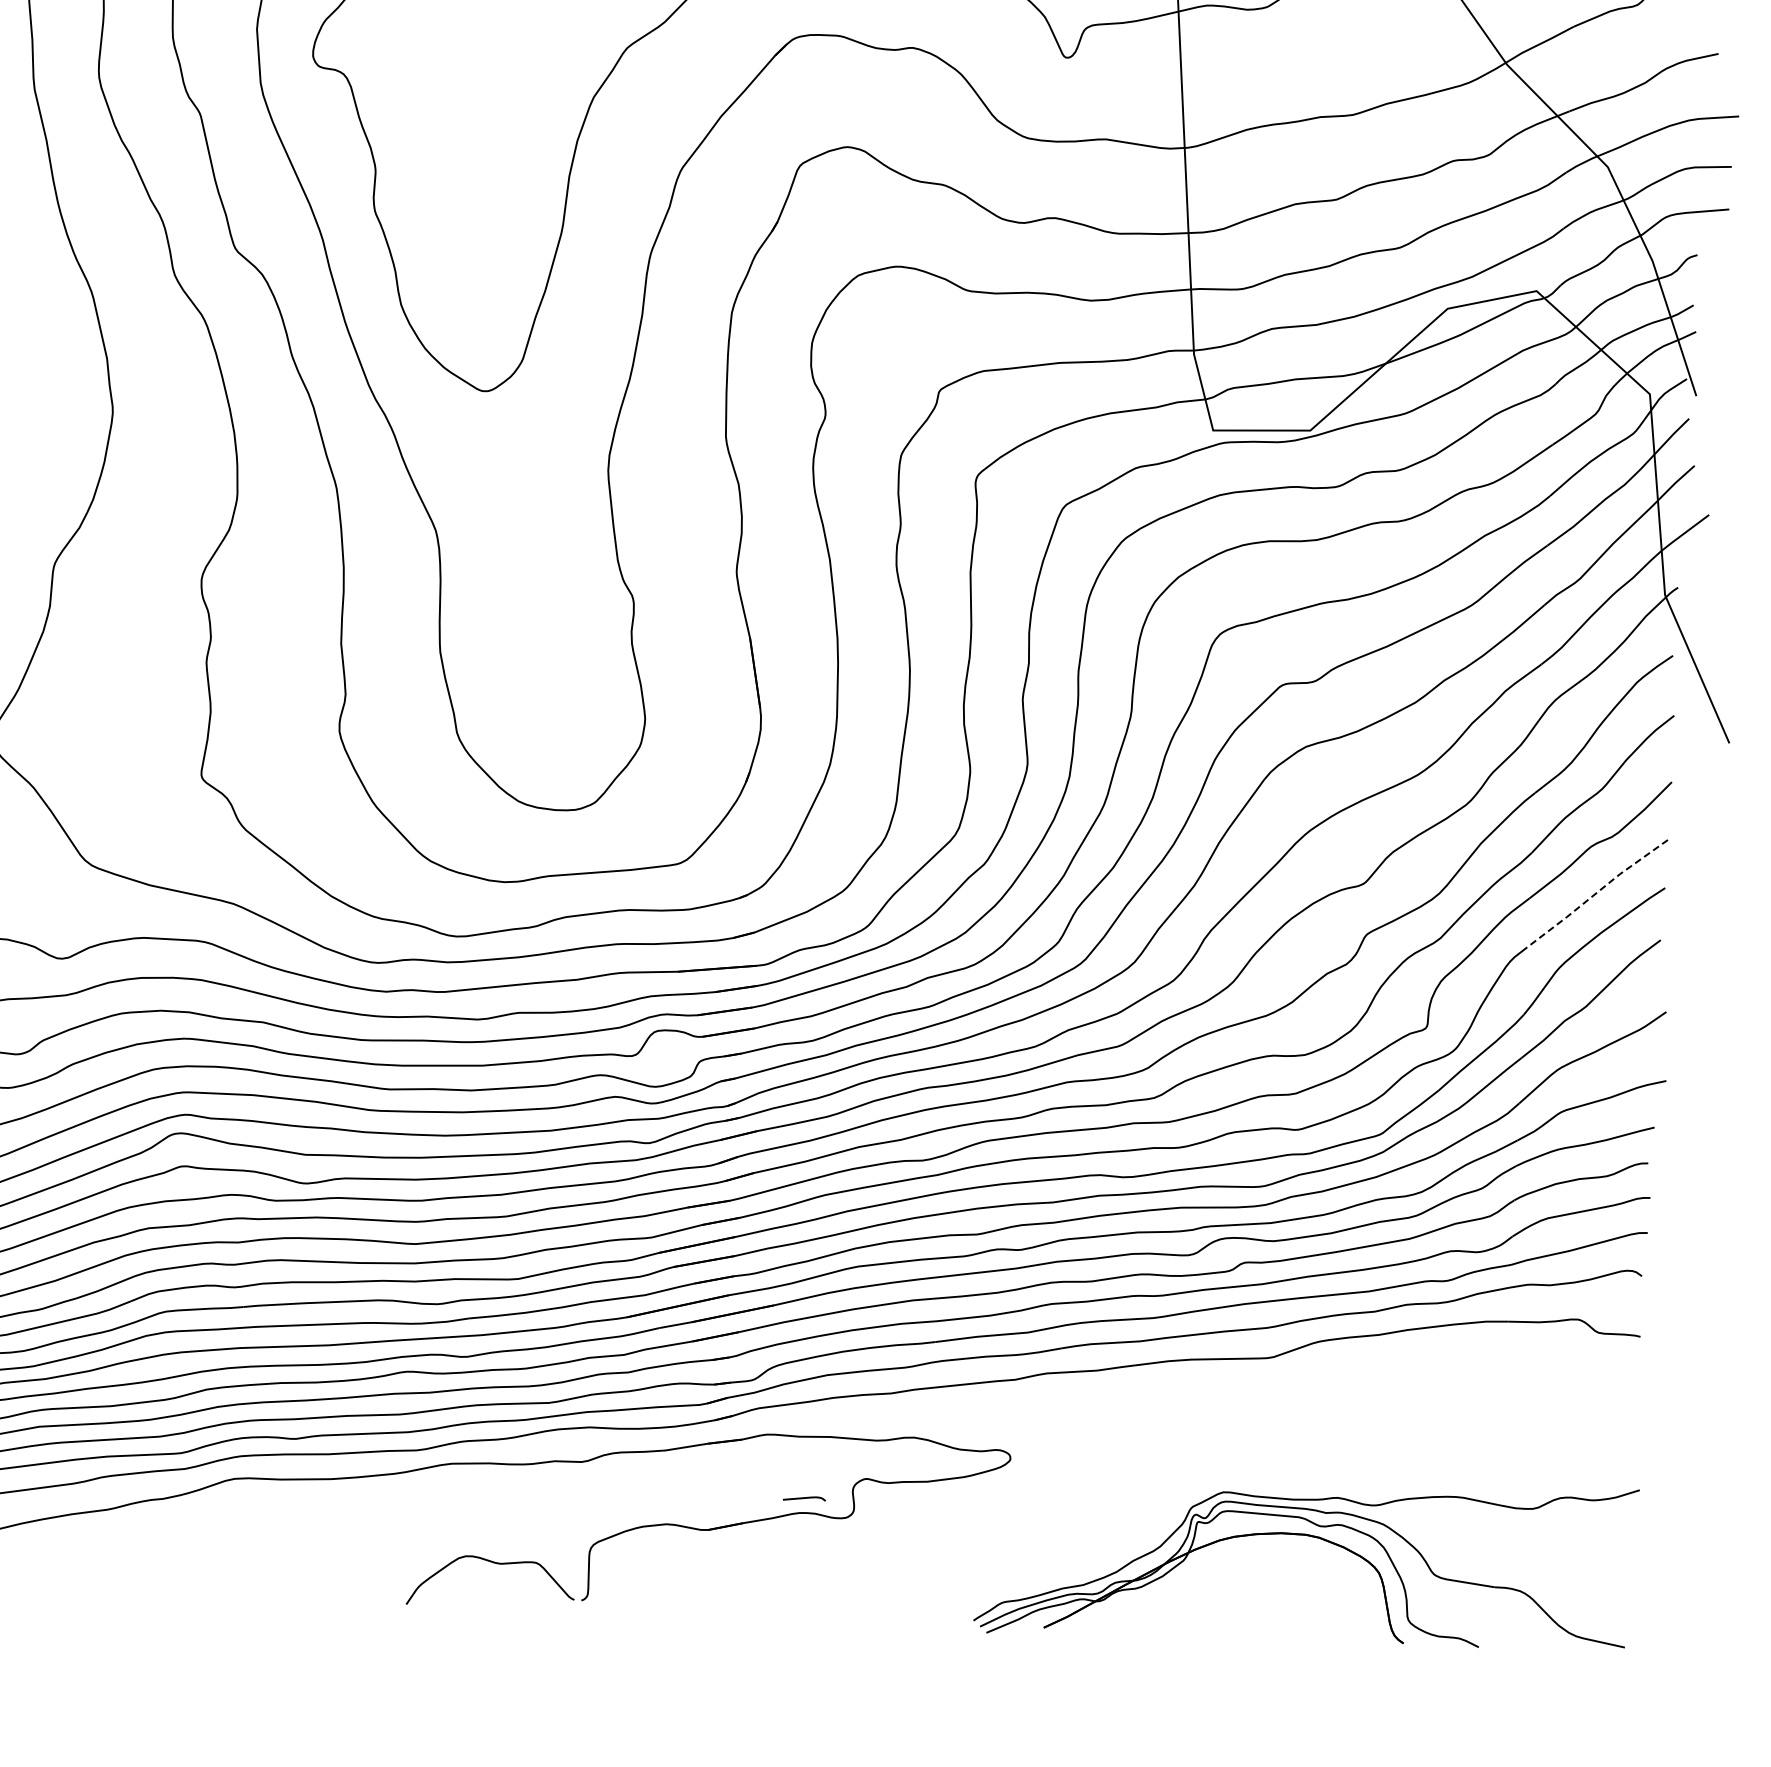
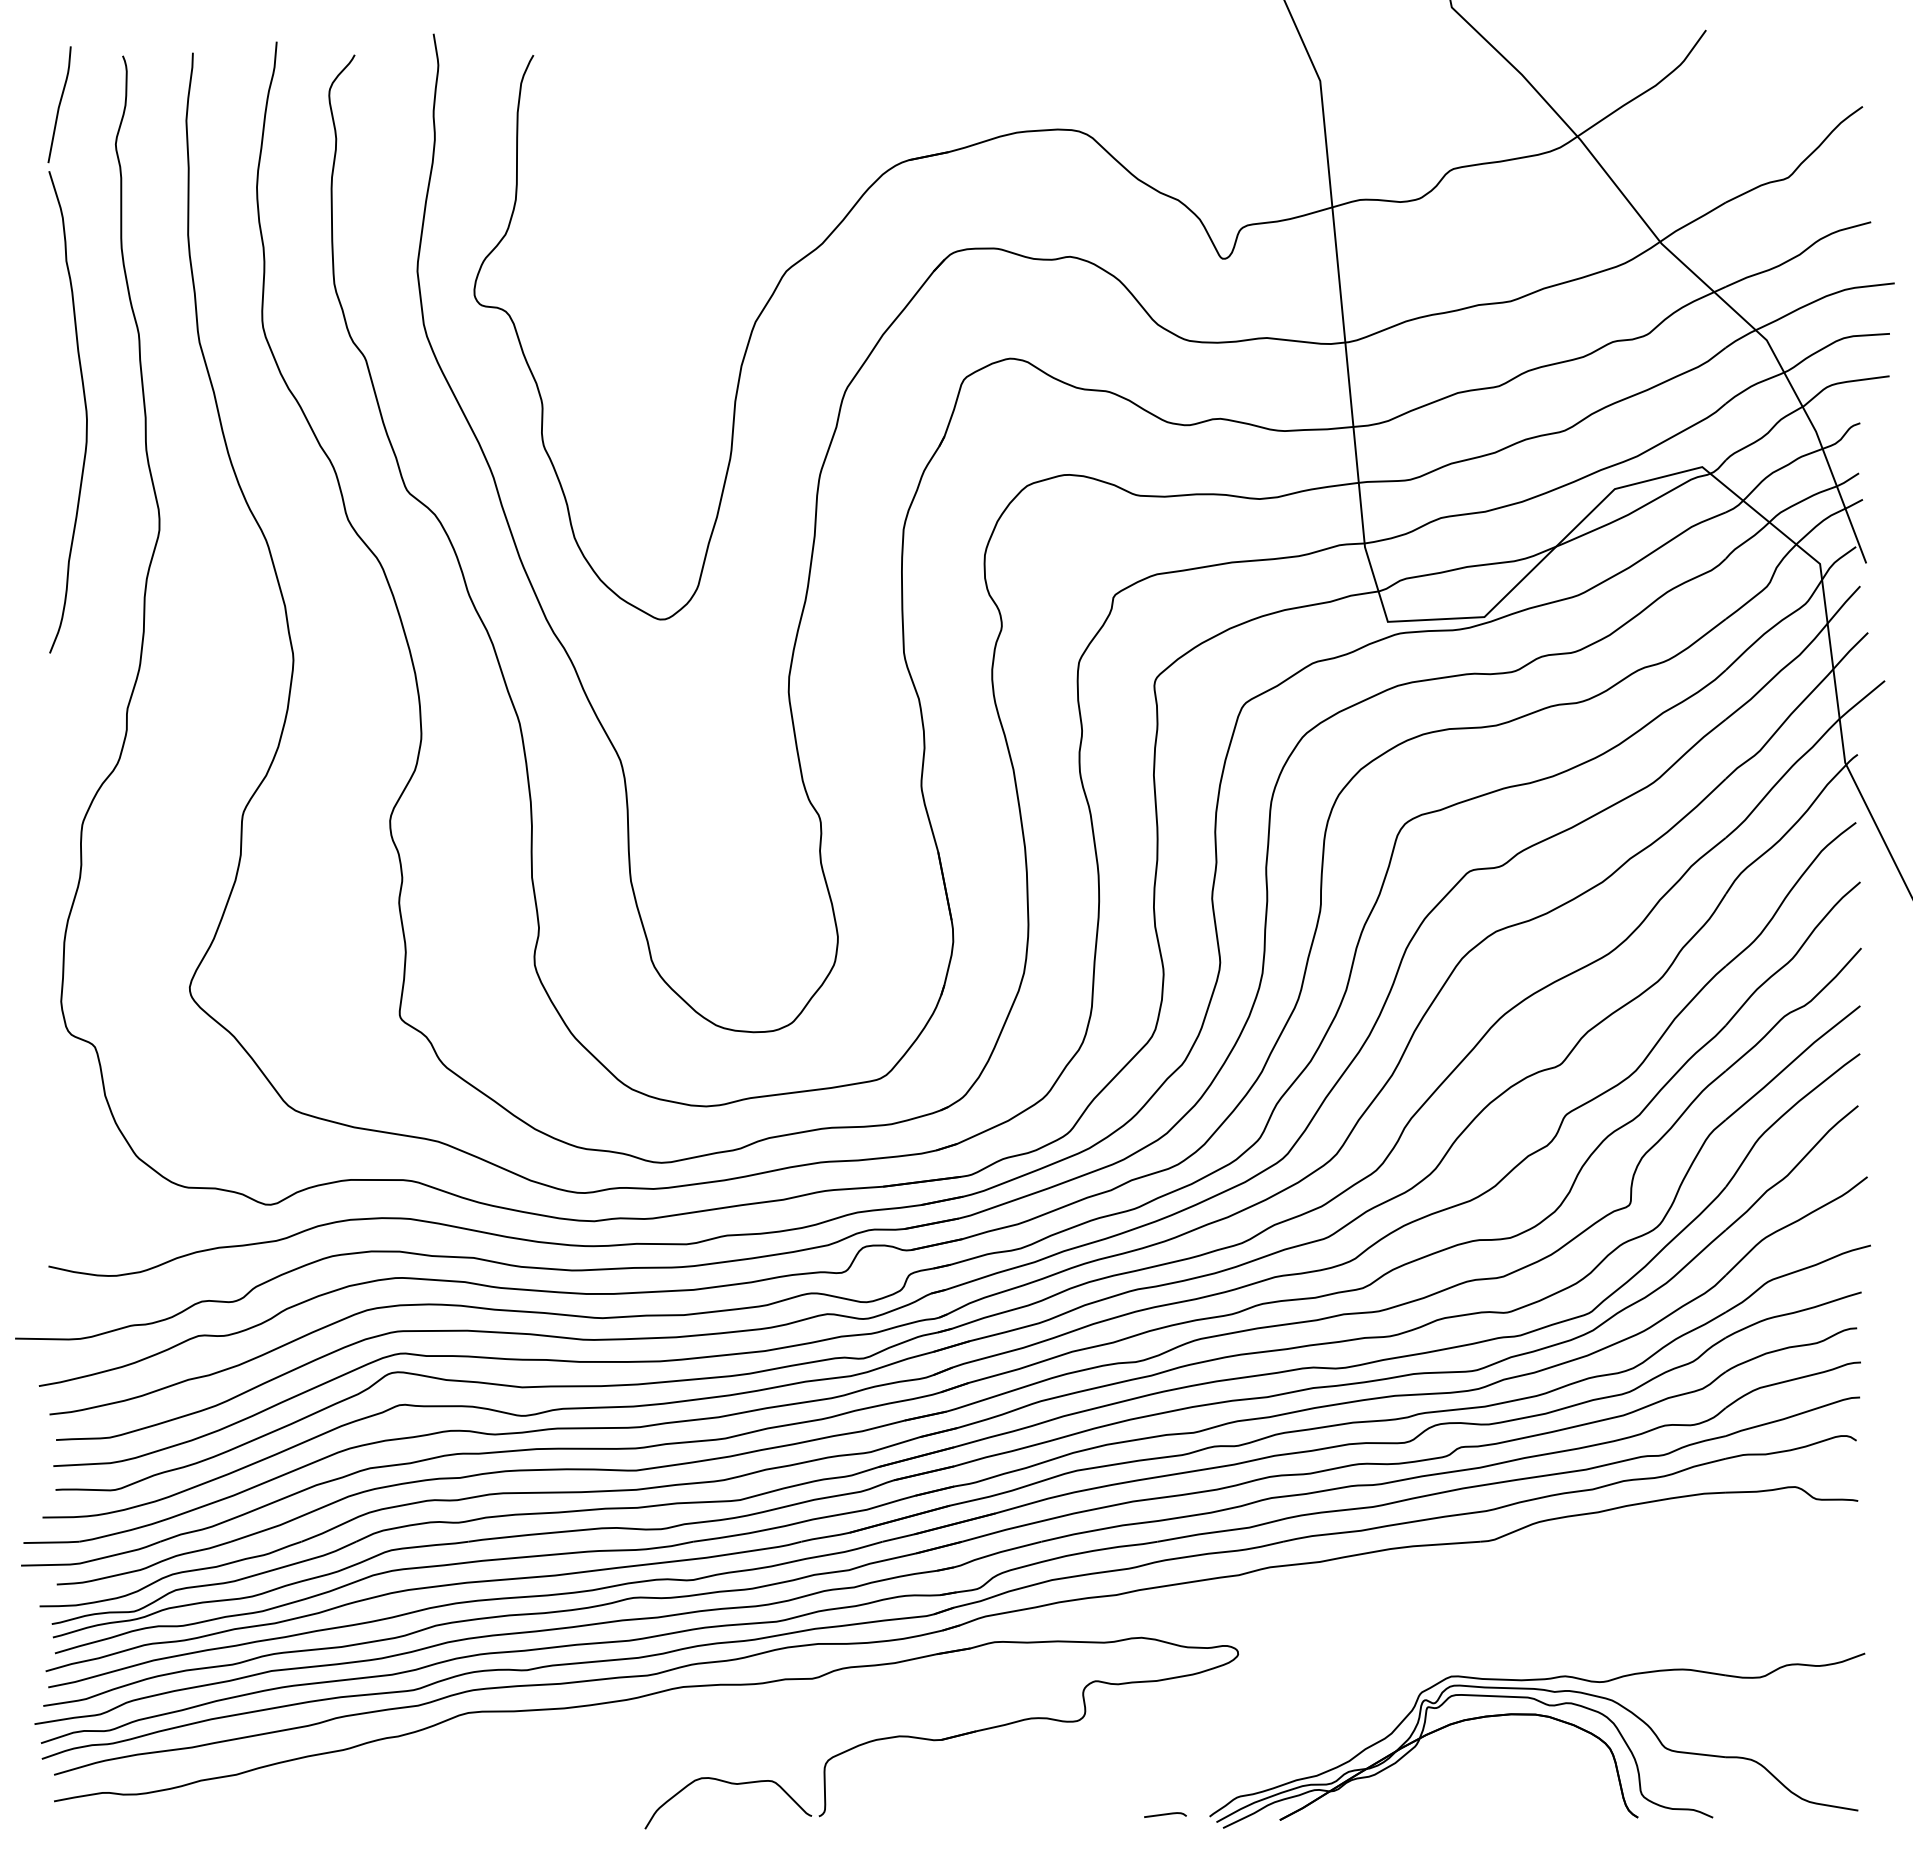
line: (1596, 893) -> (1792, 1062), dashed -> solid
curve: (804, 1498) -> (1165, 1814), moved

